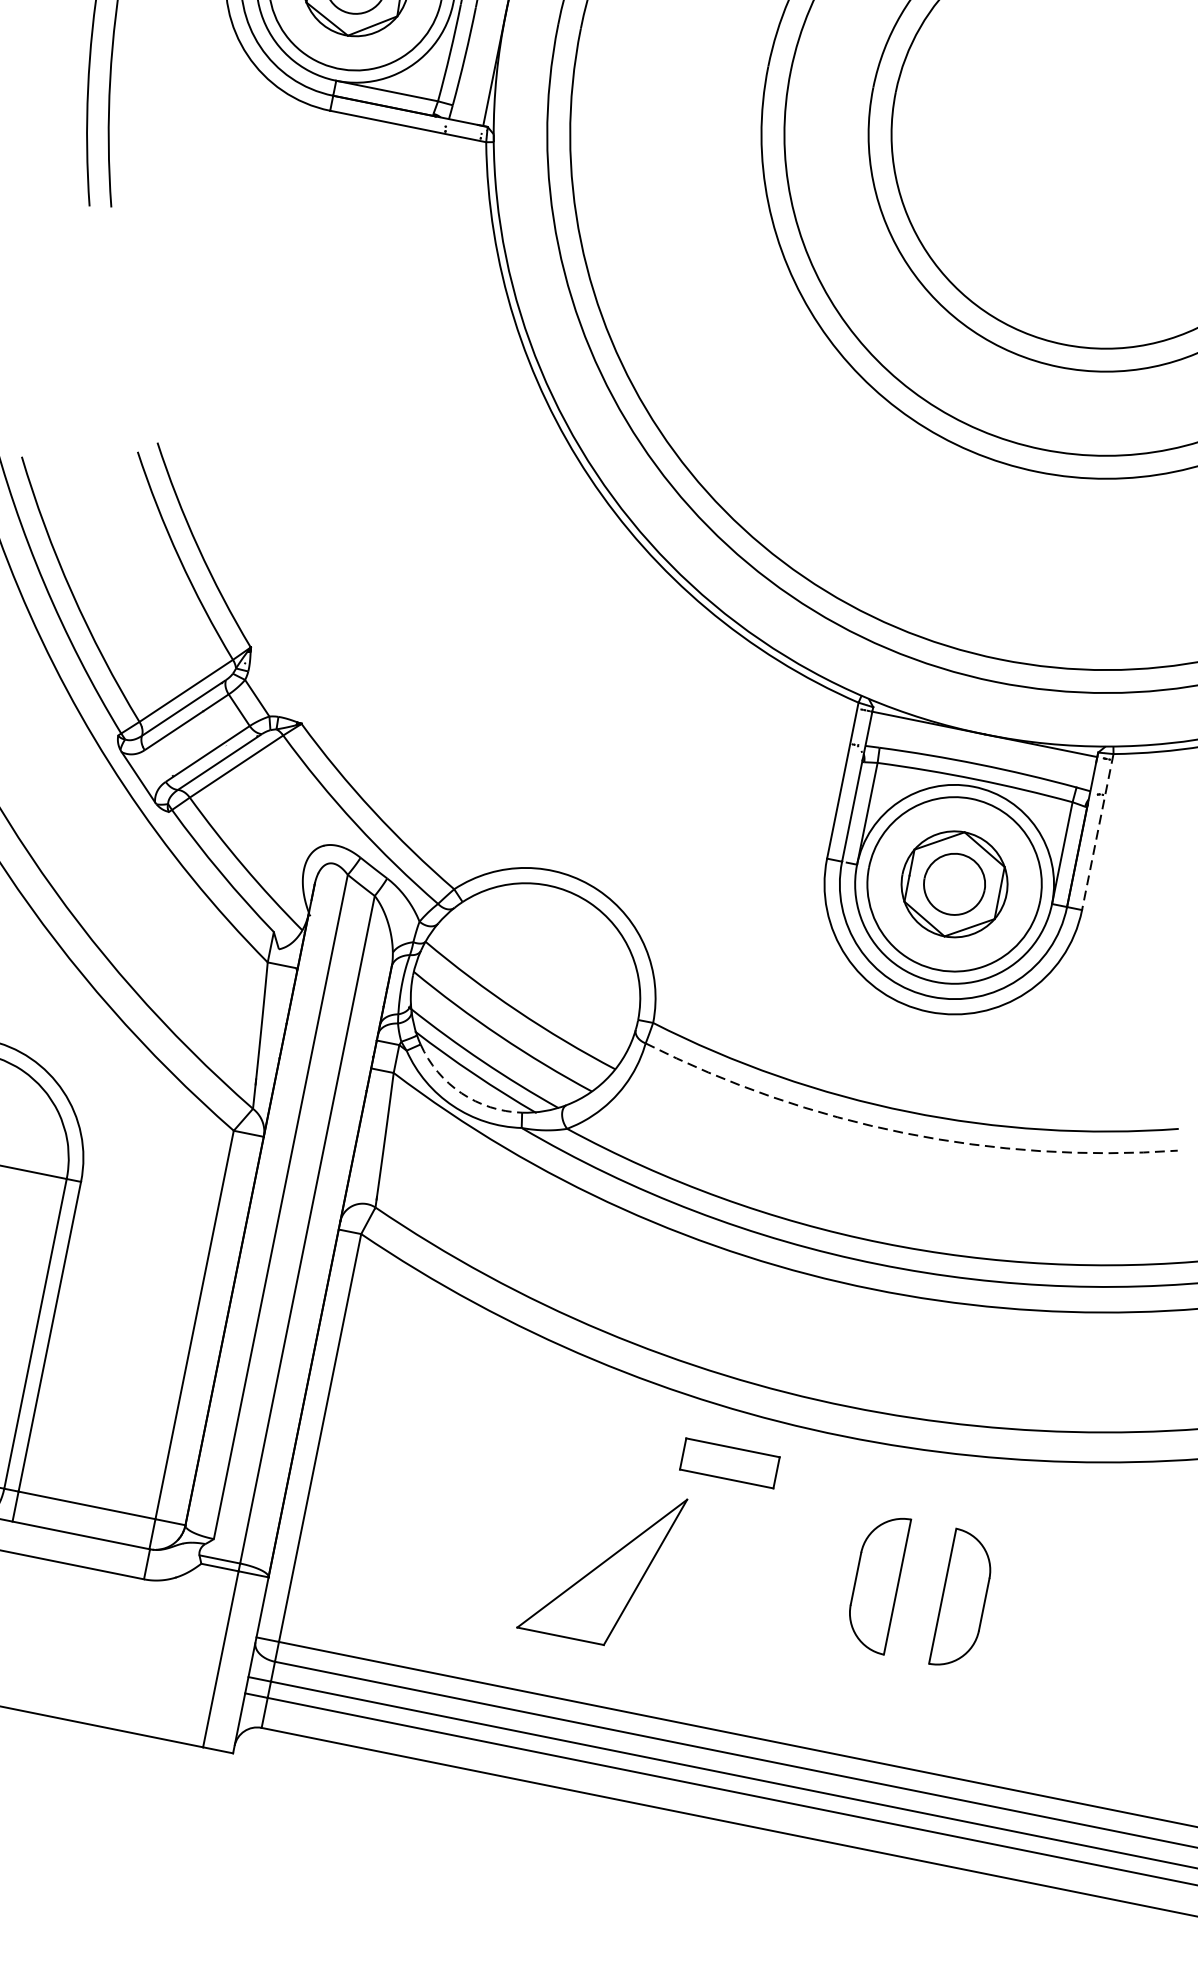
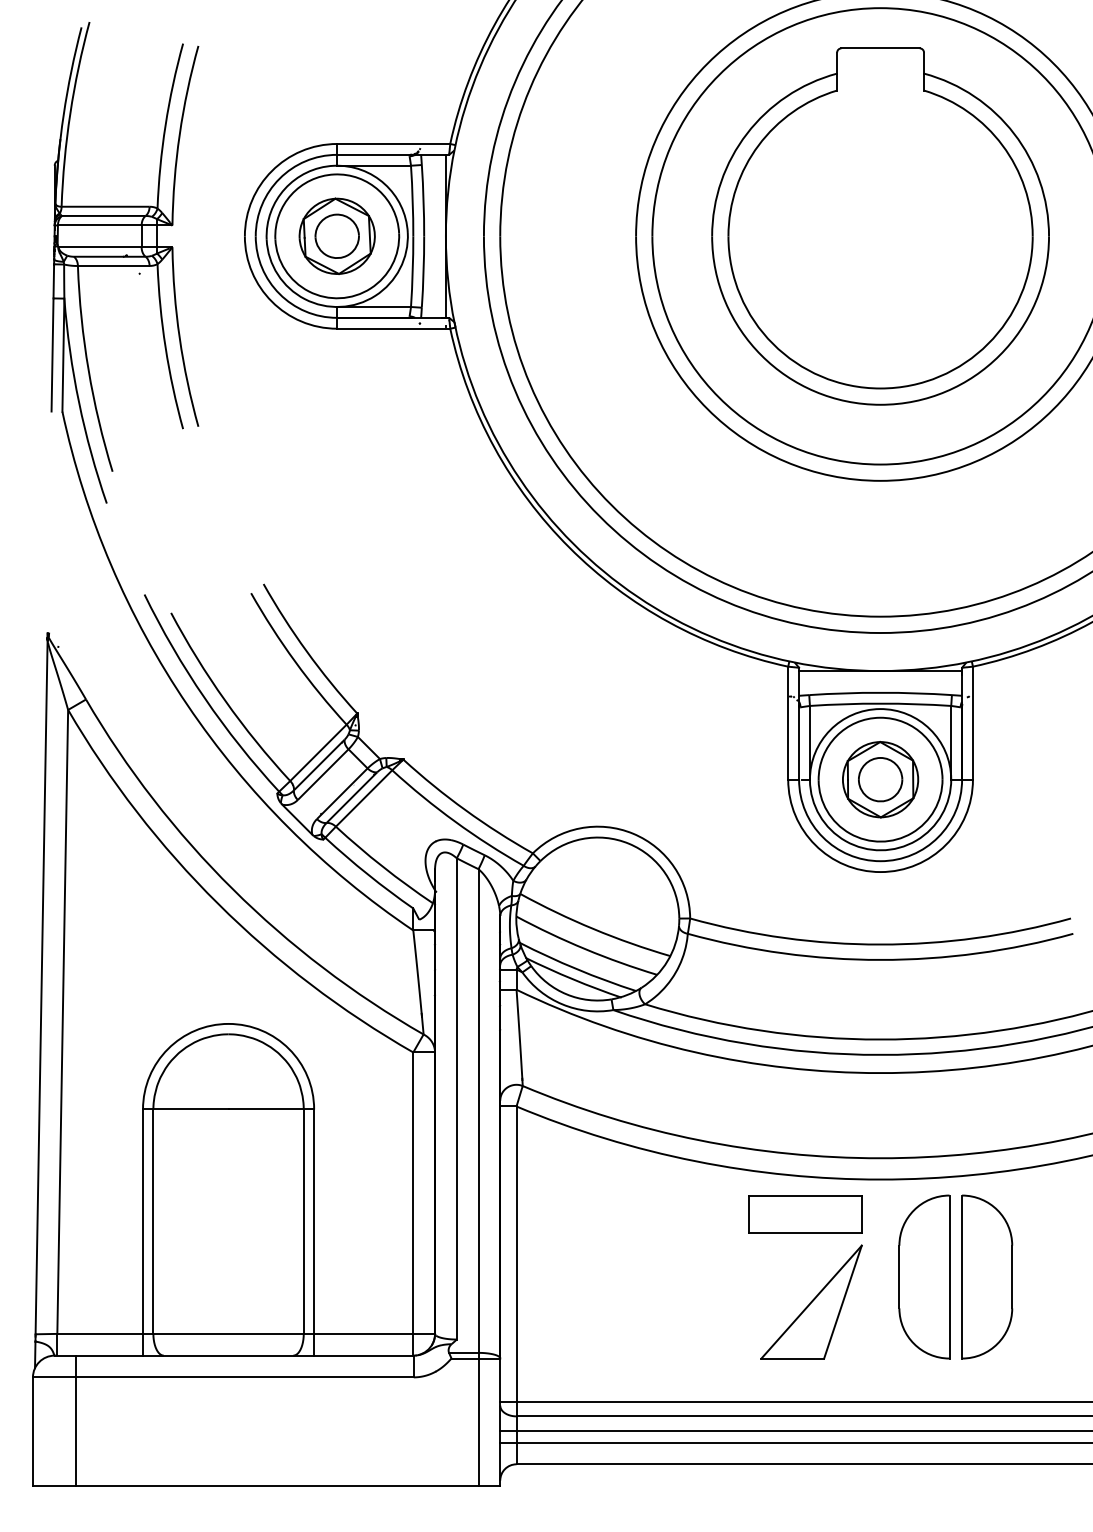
line: (1097, 832) -> (972, 723), dashed -> solid
arc: (461, 1093) -> (566, 994), dashed -> solid
arc: (904, 1132) -> (880, 959), dashed -> solid
part: (729, 1463) -> (805, 1214), size x1.67
part: (602, 1562) -> (811, 1301), moved
part: (876, 1582) -> (924, 1276), size x1.67
part: (963, 1599) -> (987, 1276), size x1.67

